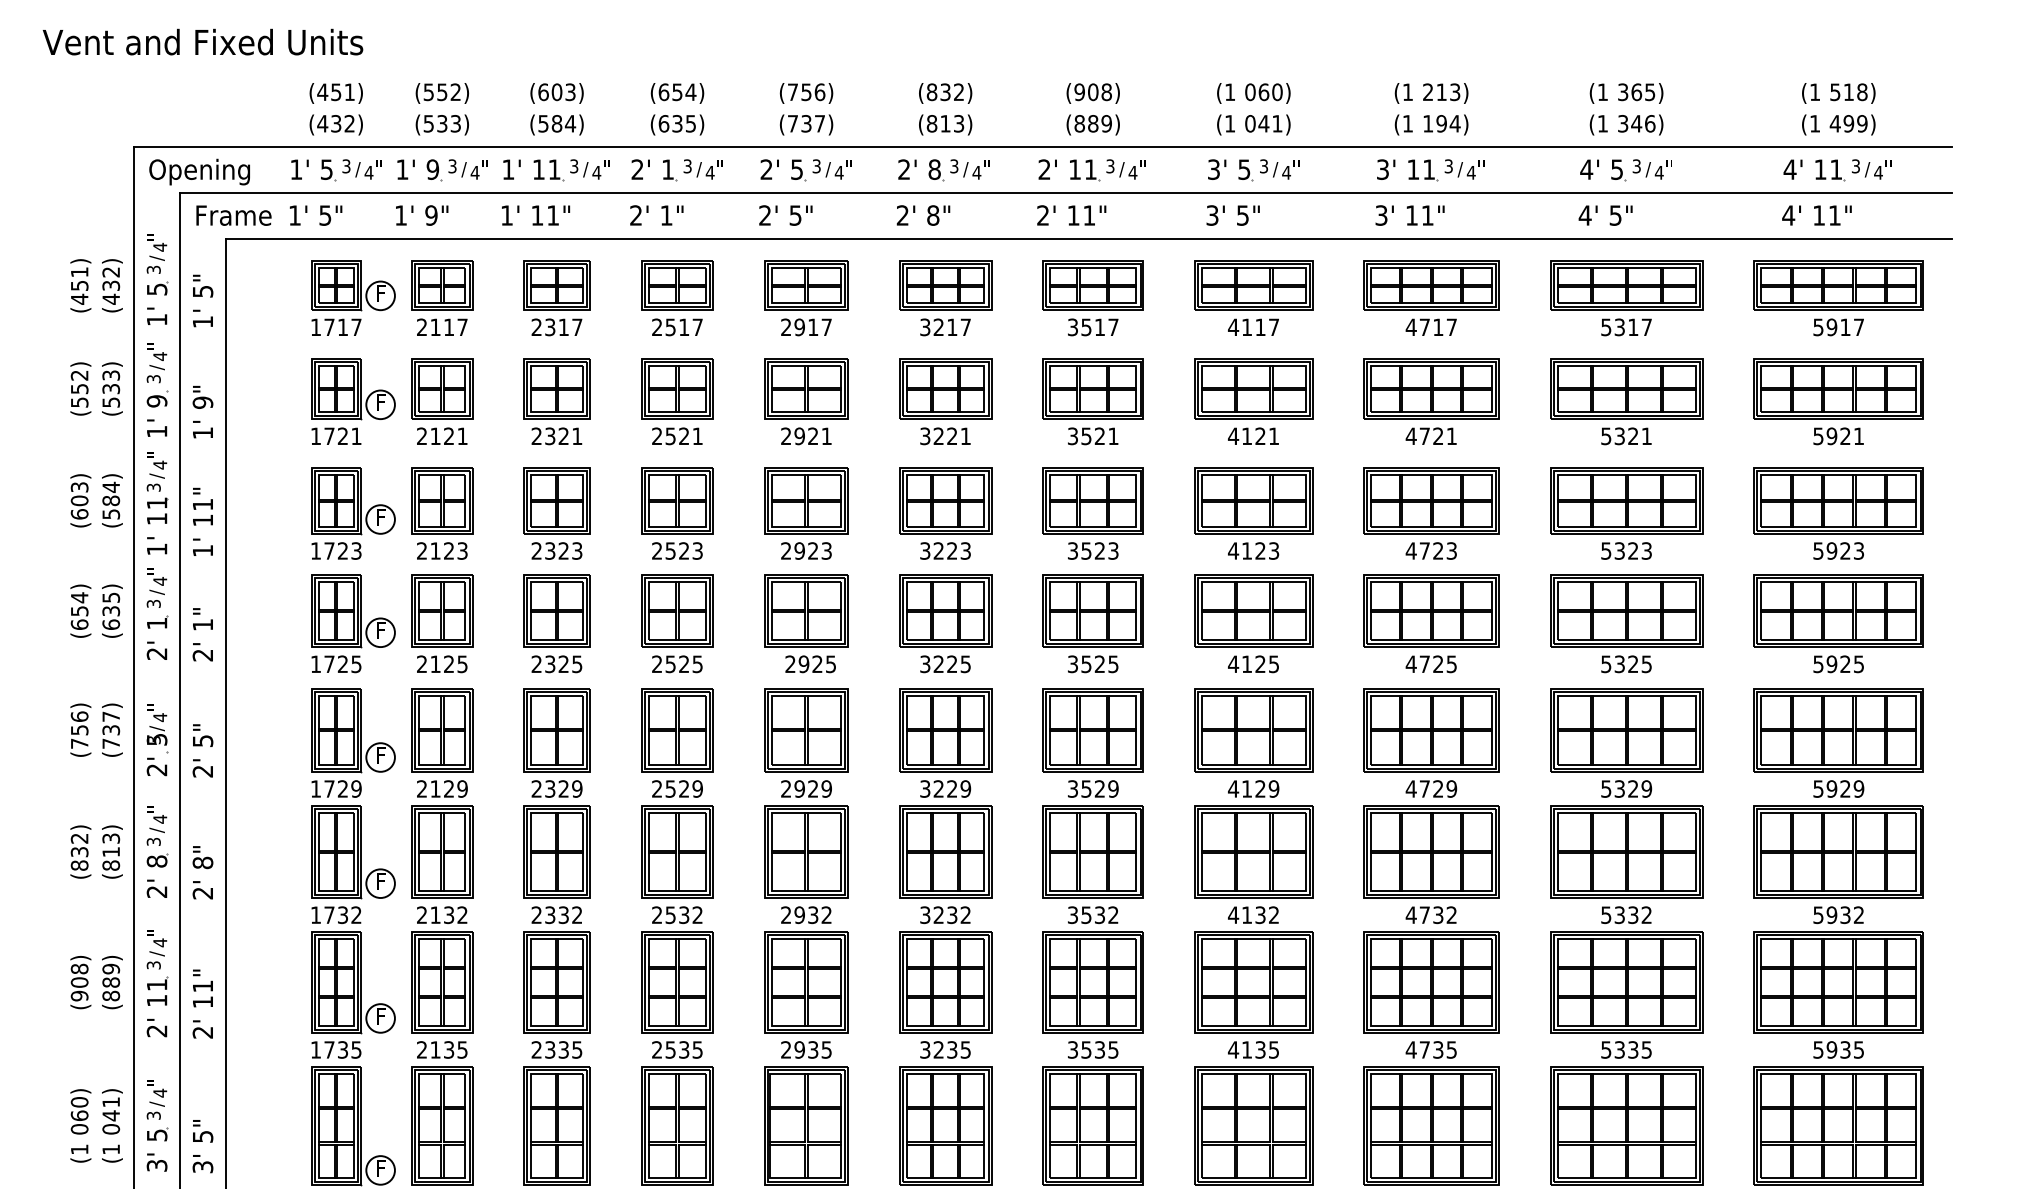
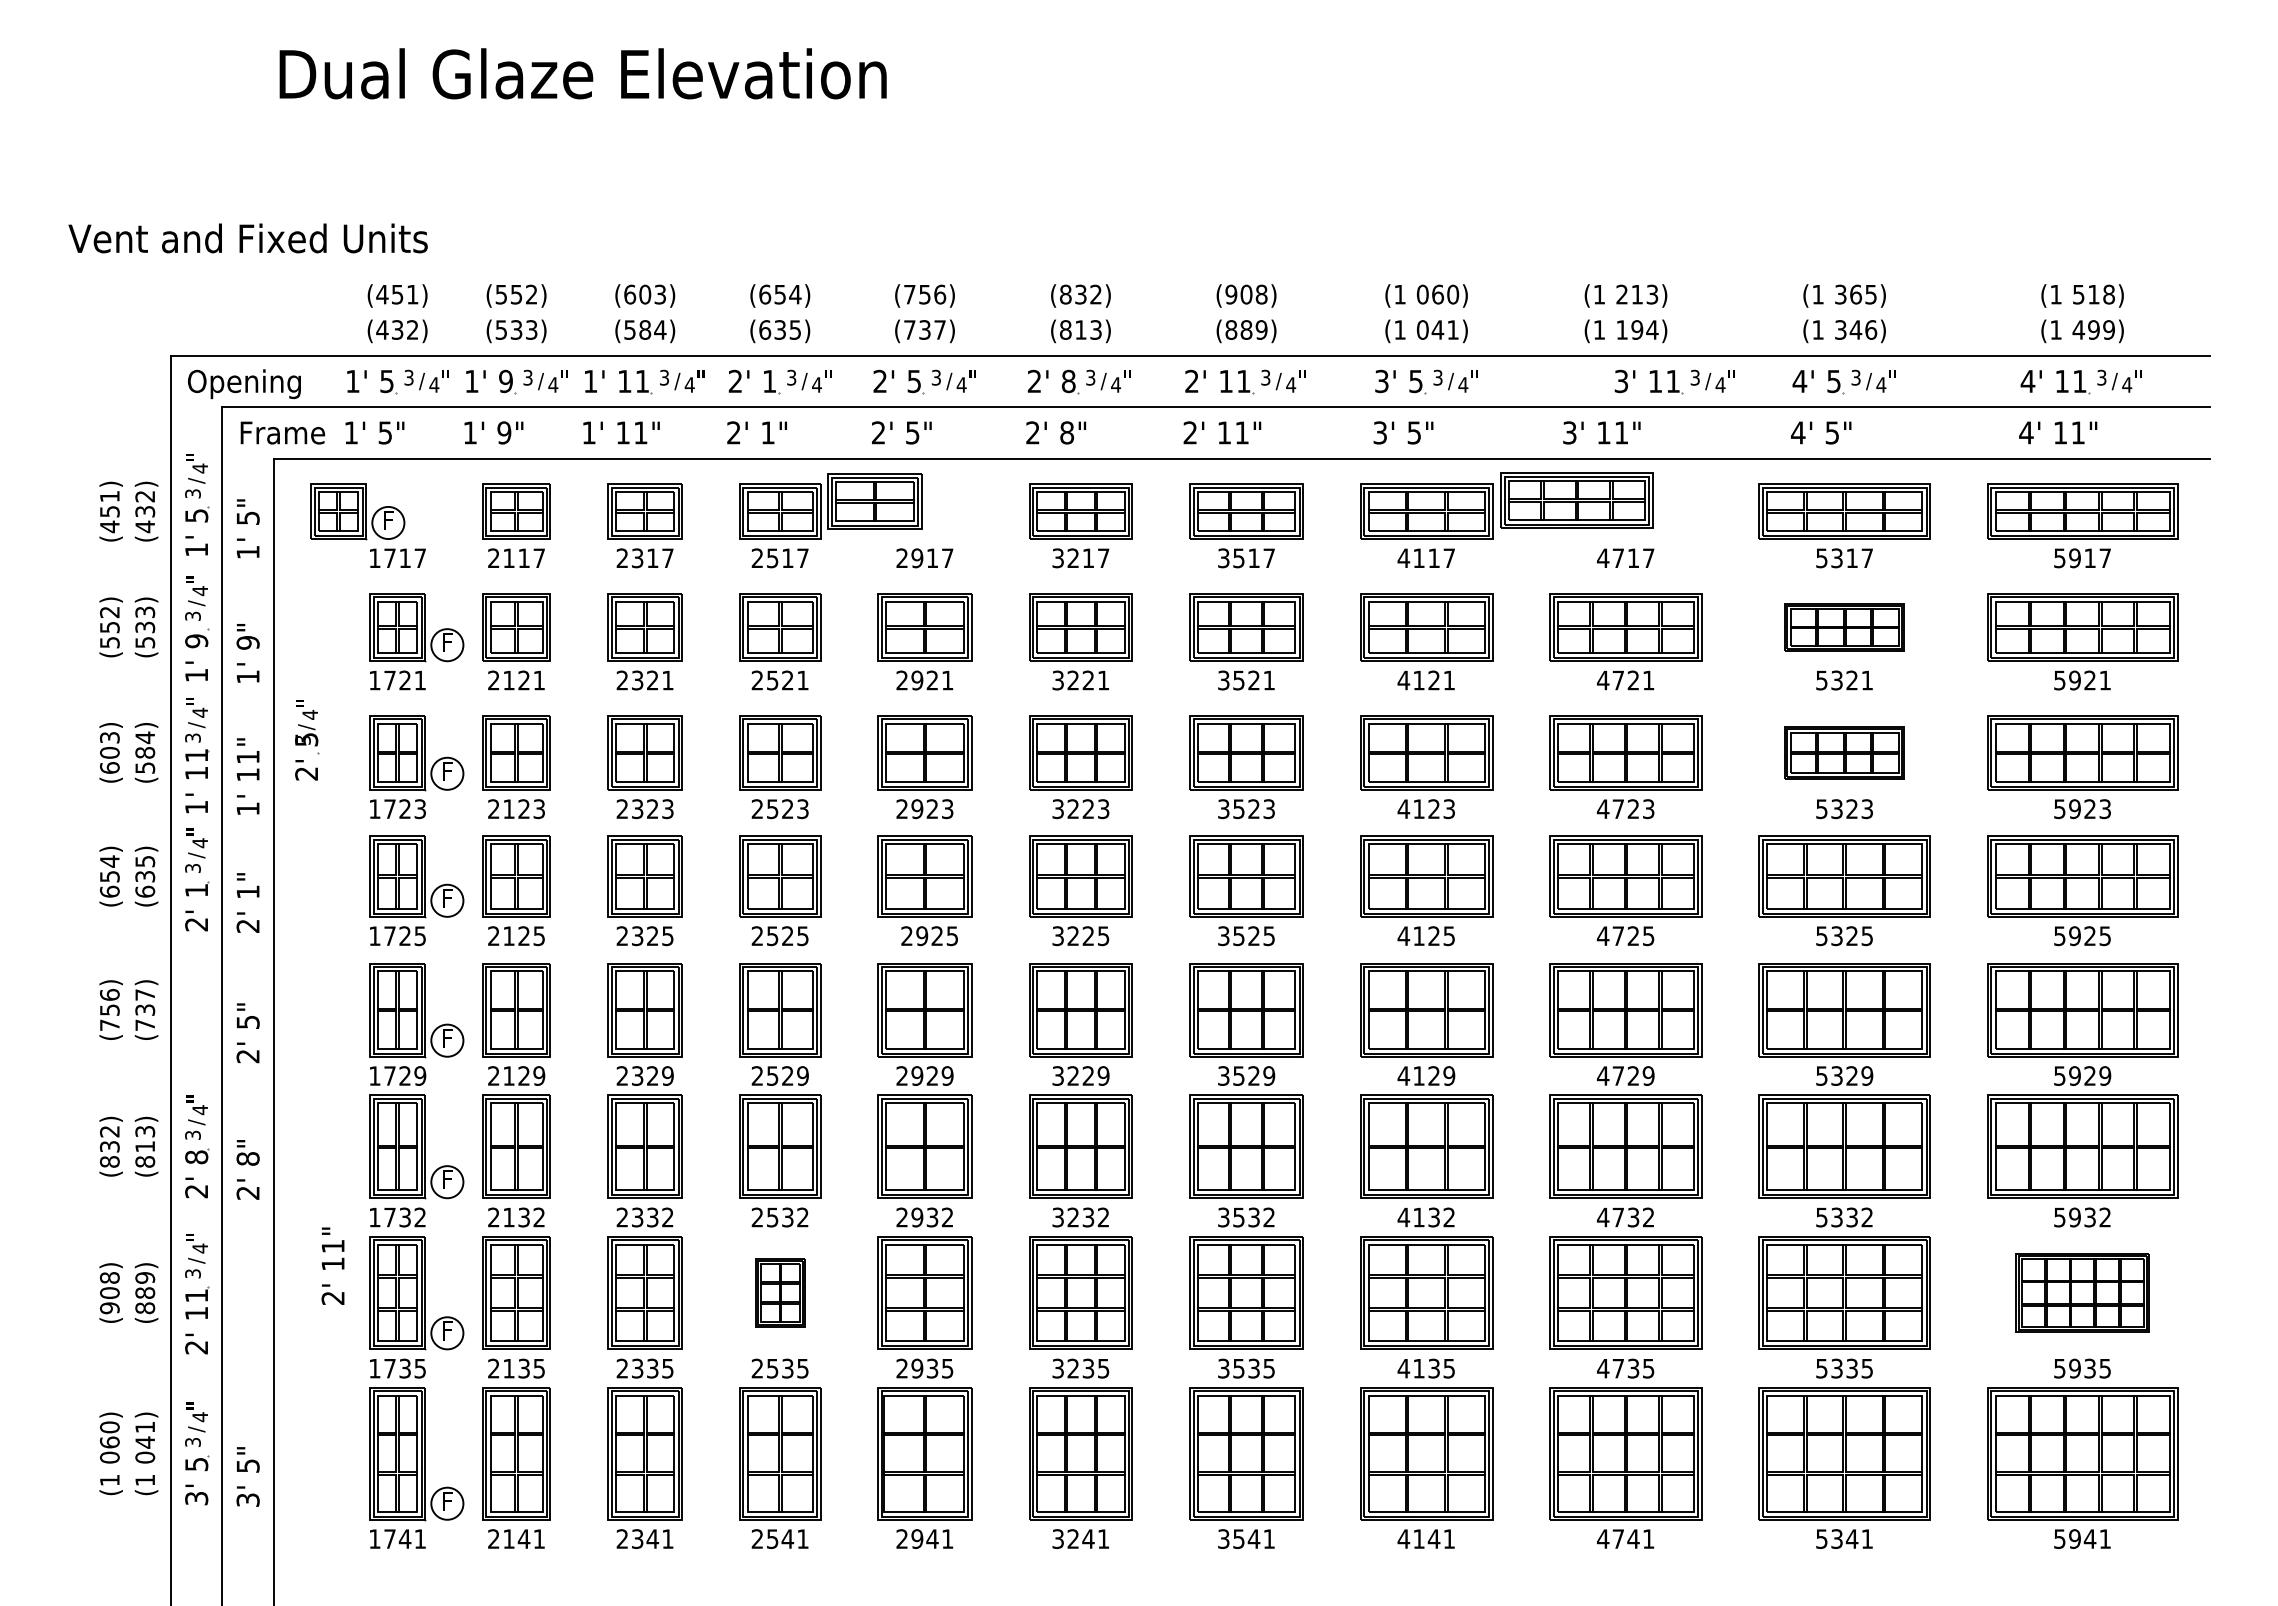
part: (1430, 169) -> (1674, 381), moved
part: (353, 285) -> (357, 511), moved
part: (806, 285) -> (874, 501), moved
part: (1431, 285) -> (1576, 500), moved
part: (1626, 389) -> (1844, 627), size x0.7
part: (1626, 500) -> (1844, 752), size x0.7
part: (157, 740) -> (307, 740), moved
part: (677, 982) -> (780, 1292), size x0.6
part: (1838, 982) -> (2082, 1292), size x0.7
text: (202, 1003) -> (332, 1265), moved

